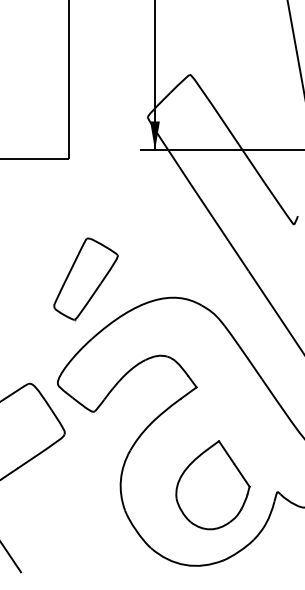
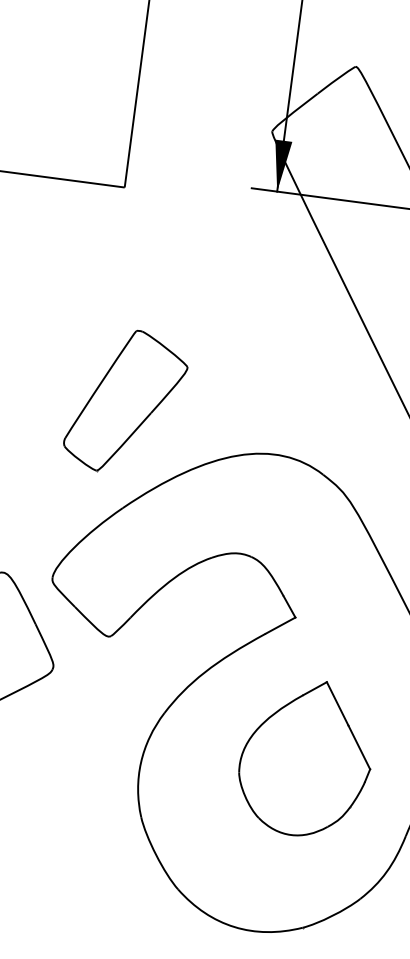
part: (212, 485) -> (305, 758), moved

